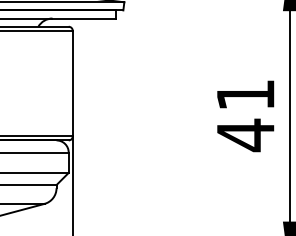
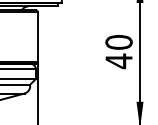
text: (244, 95) -> (118, 42), 41 -> 40

